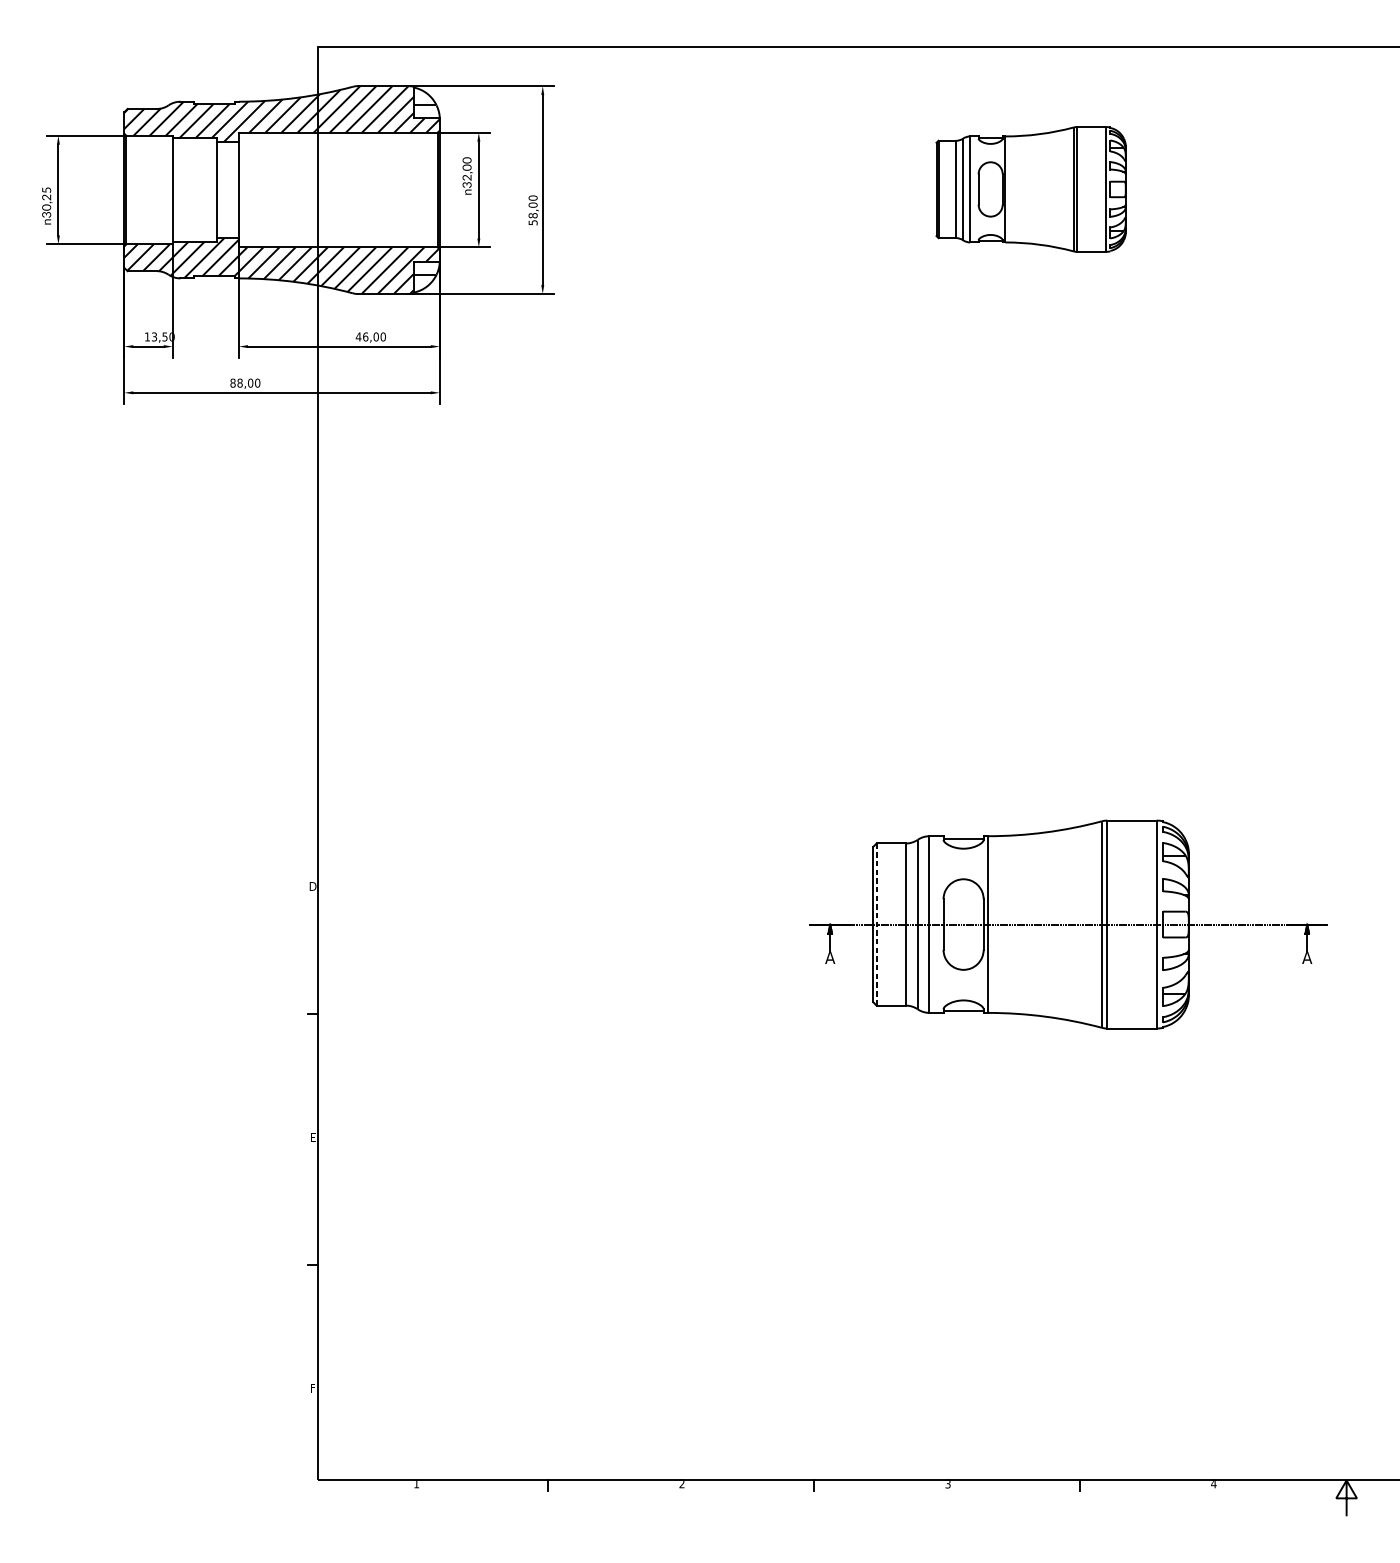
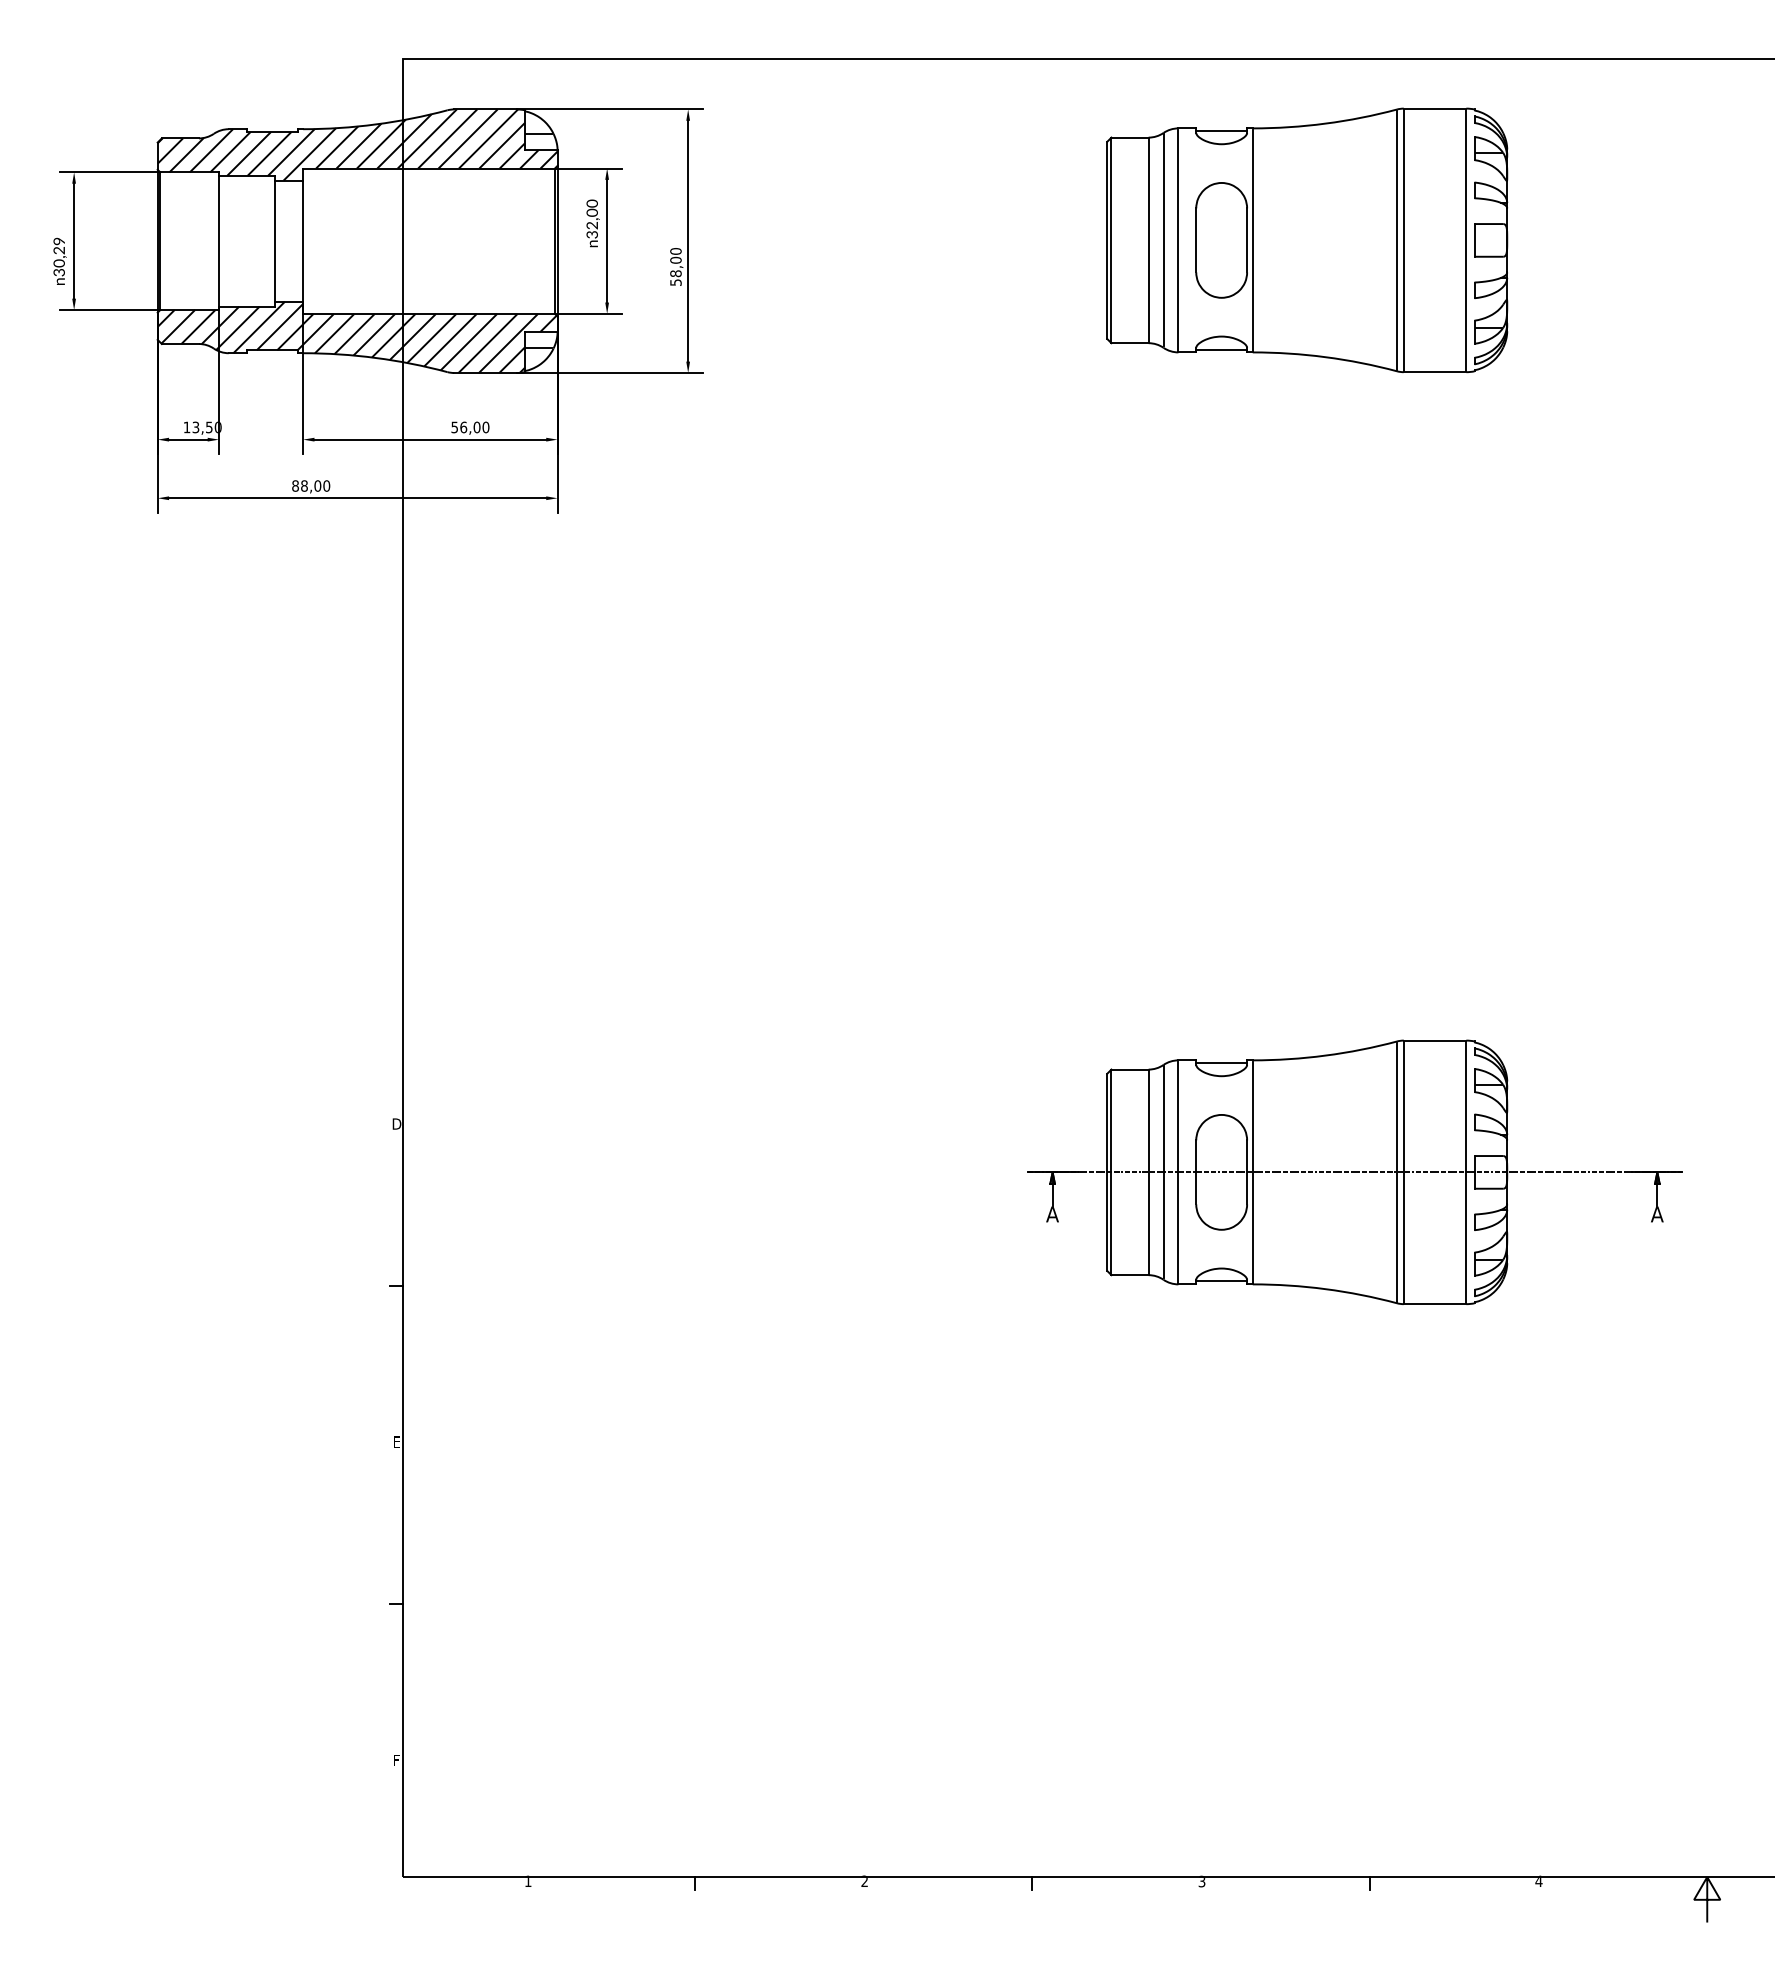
part: (1031, 189) -> (1307, 240), size x1.67
text: (46, 190) -> (58, 241), 30,25 -> 30,29
text: (358, 337) -> (454, 427), 46,00 -> 56,00
line: (876, 924) -> (1111, 1172), dashed -> solid

